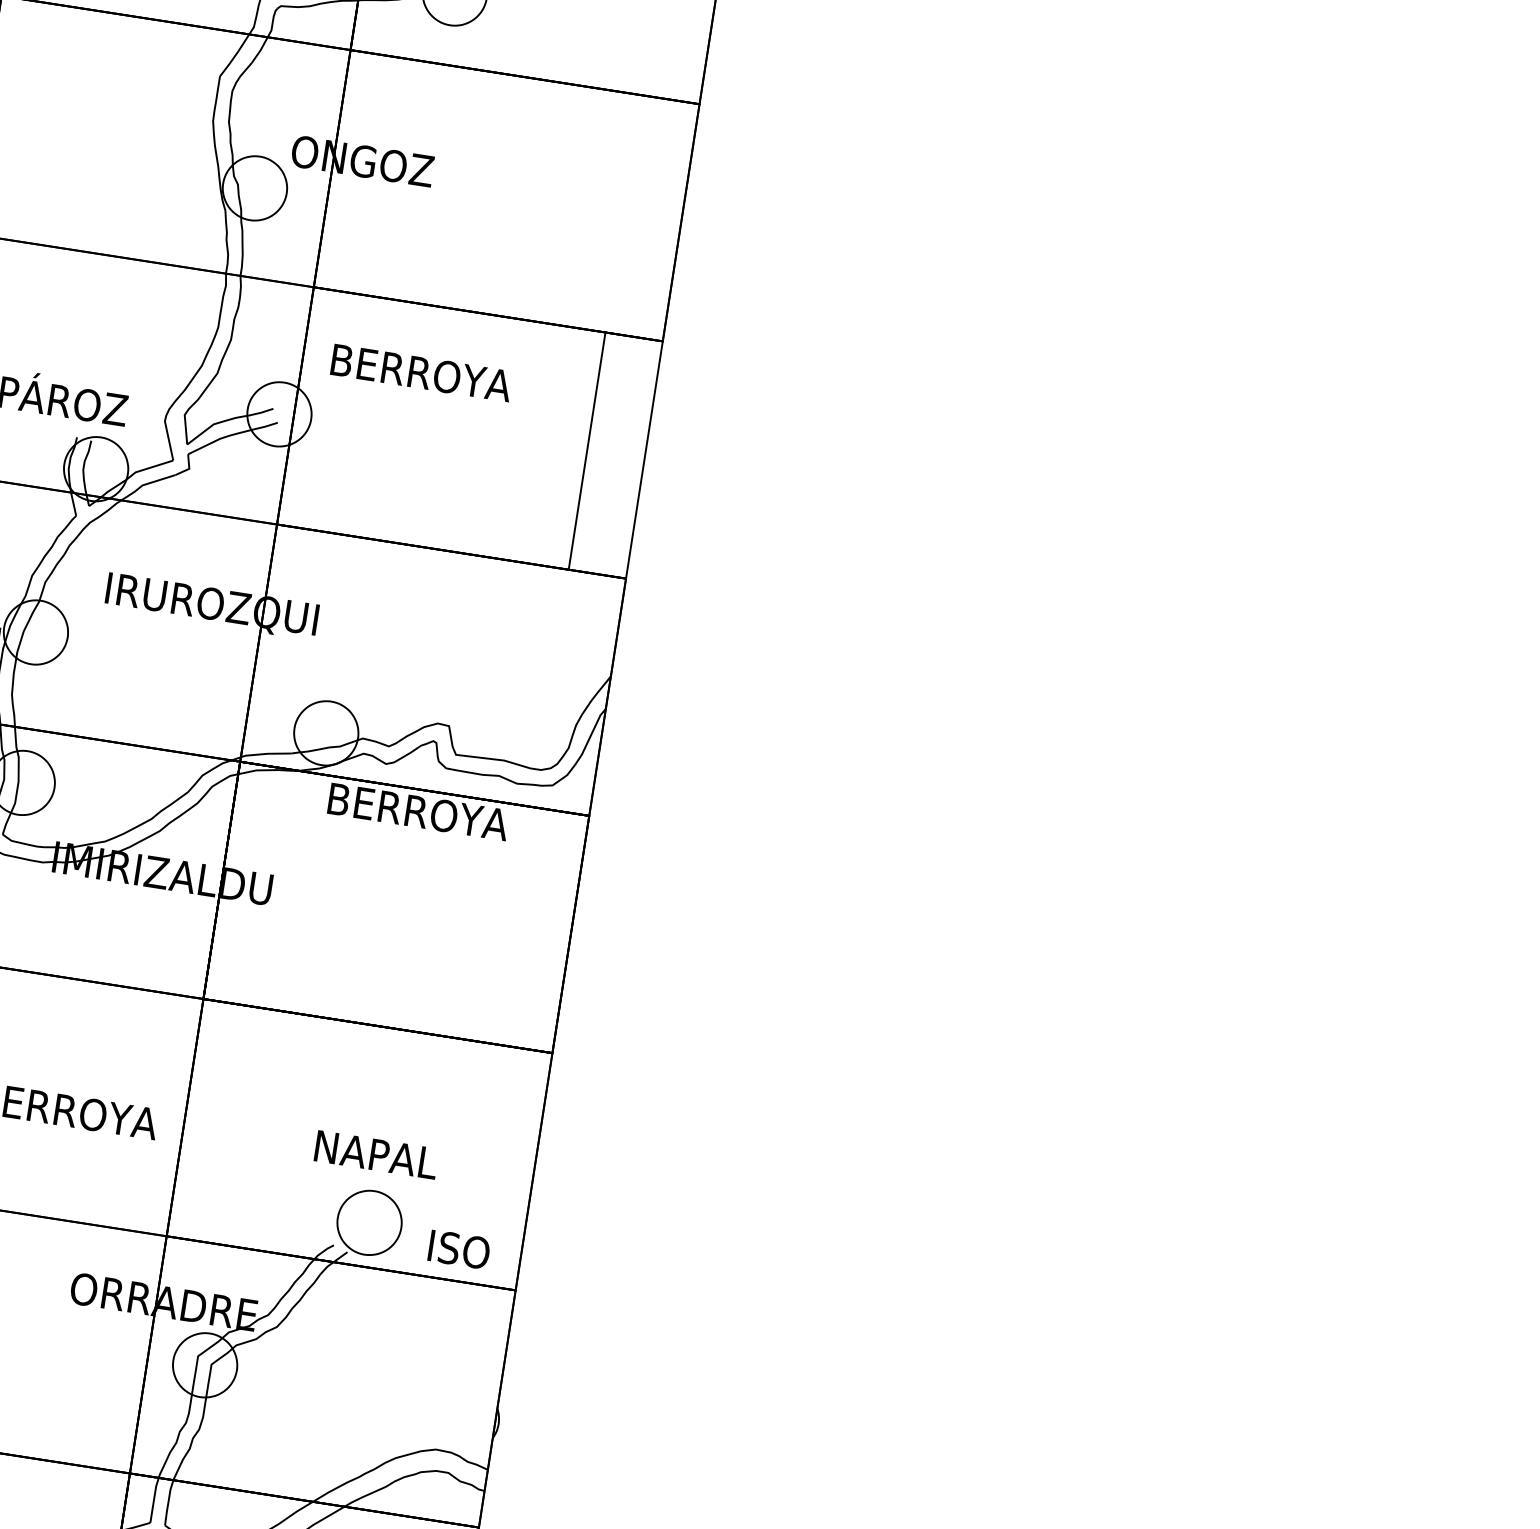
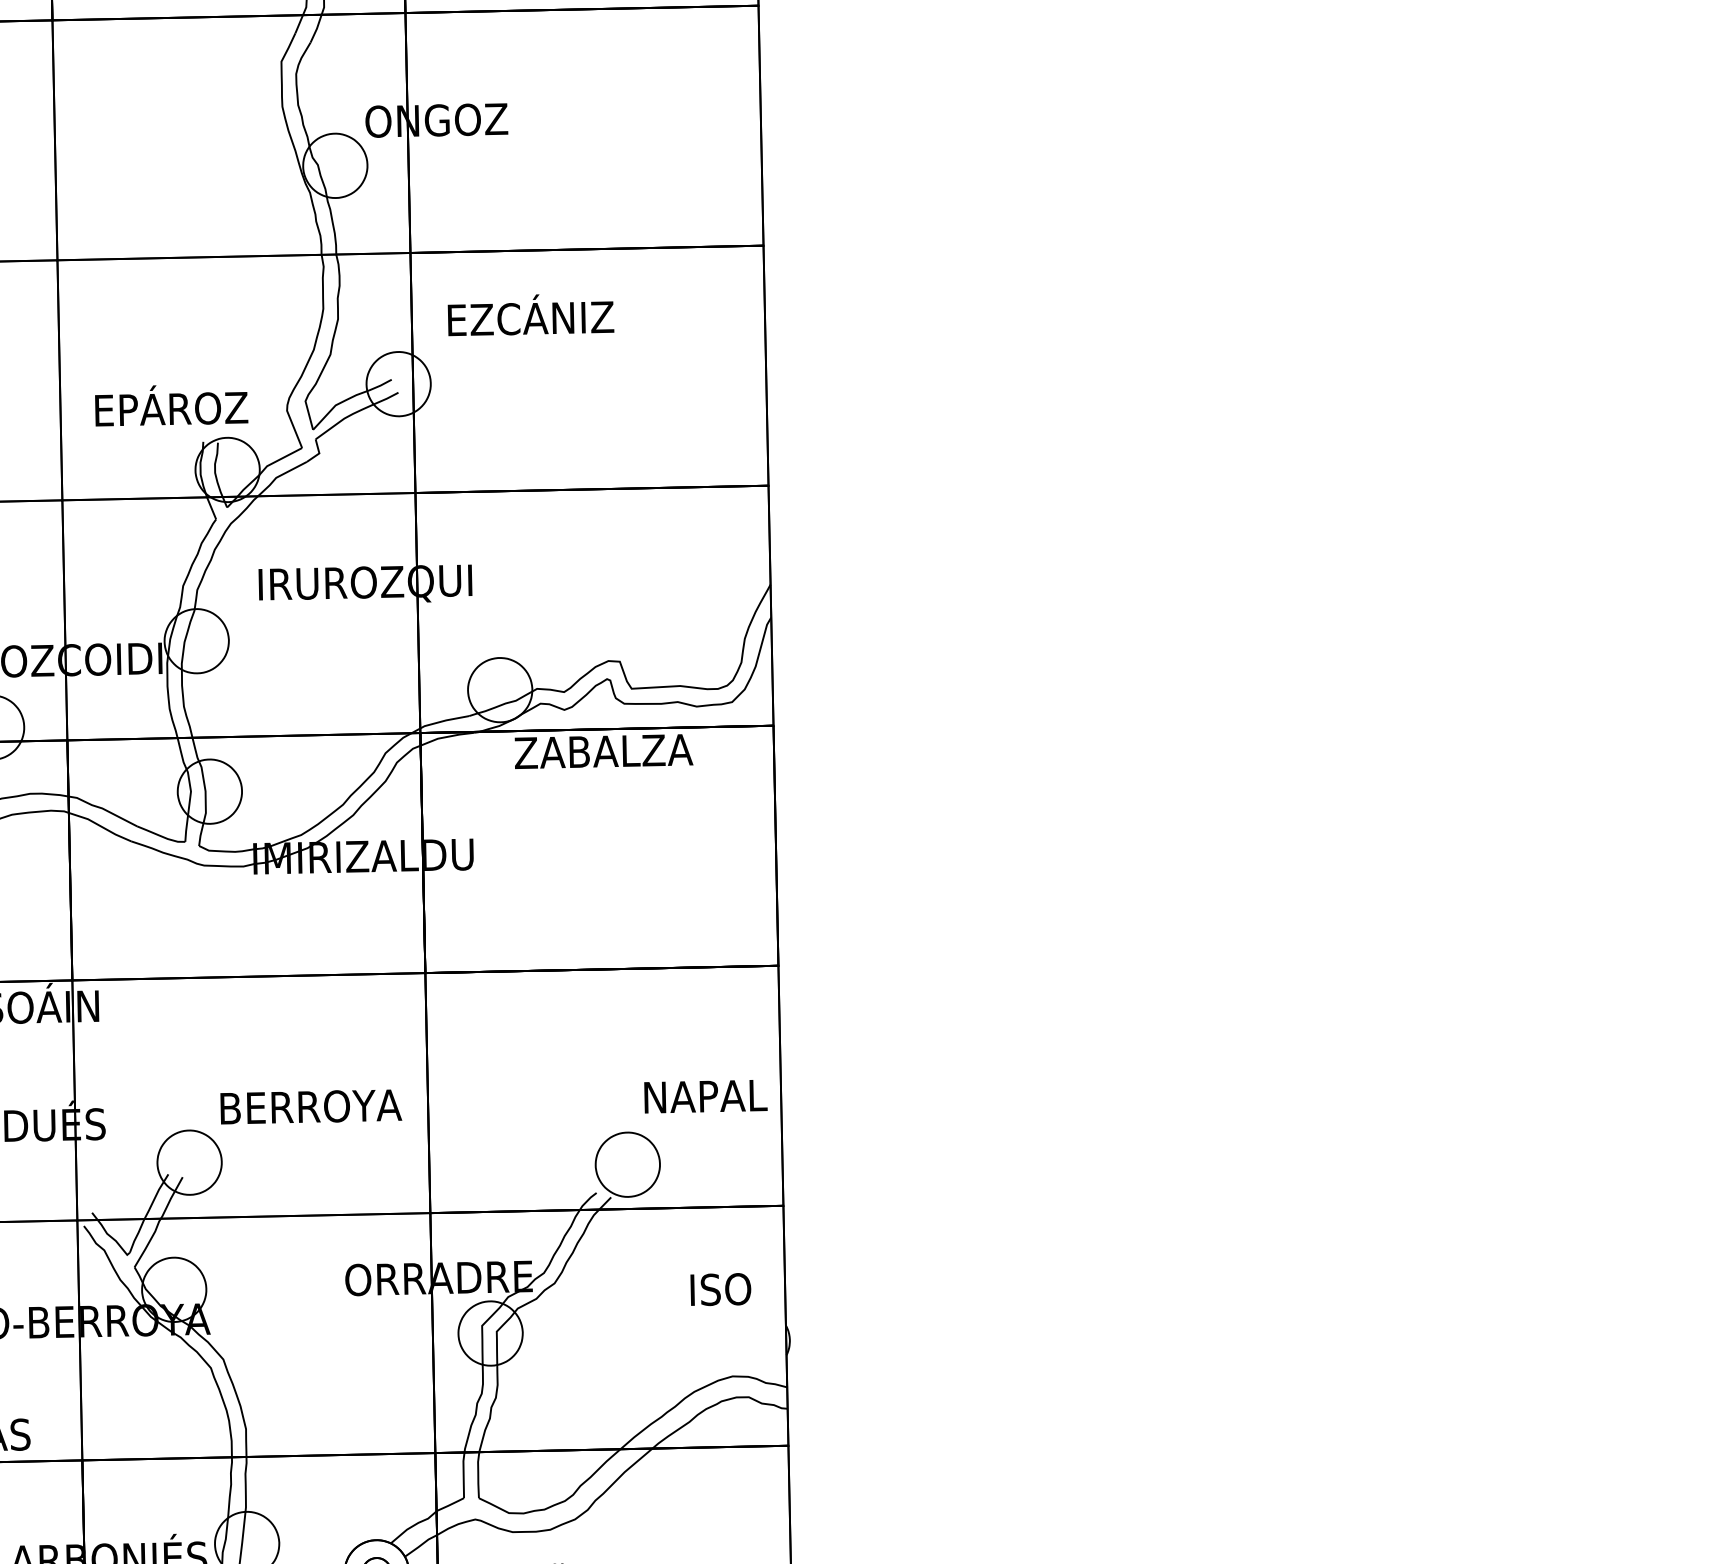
text: (422, 369) -> (531, 315), BERROYA -> EZCÁNIZ
line: (586, 450) -> (765, 365), moved
text: (418, 811) -> (604, 751), BERROYA -> ZABALZA
text: (376, 1154) -> (705, 1096), moved
text: (458, 1249) -> (720, 1289), moved

